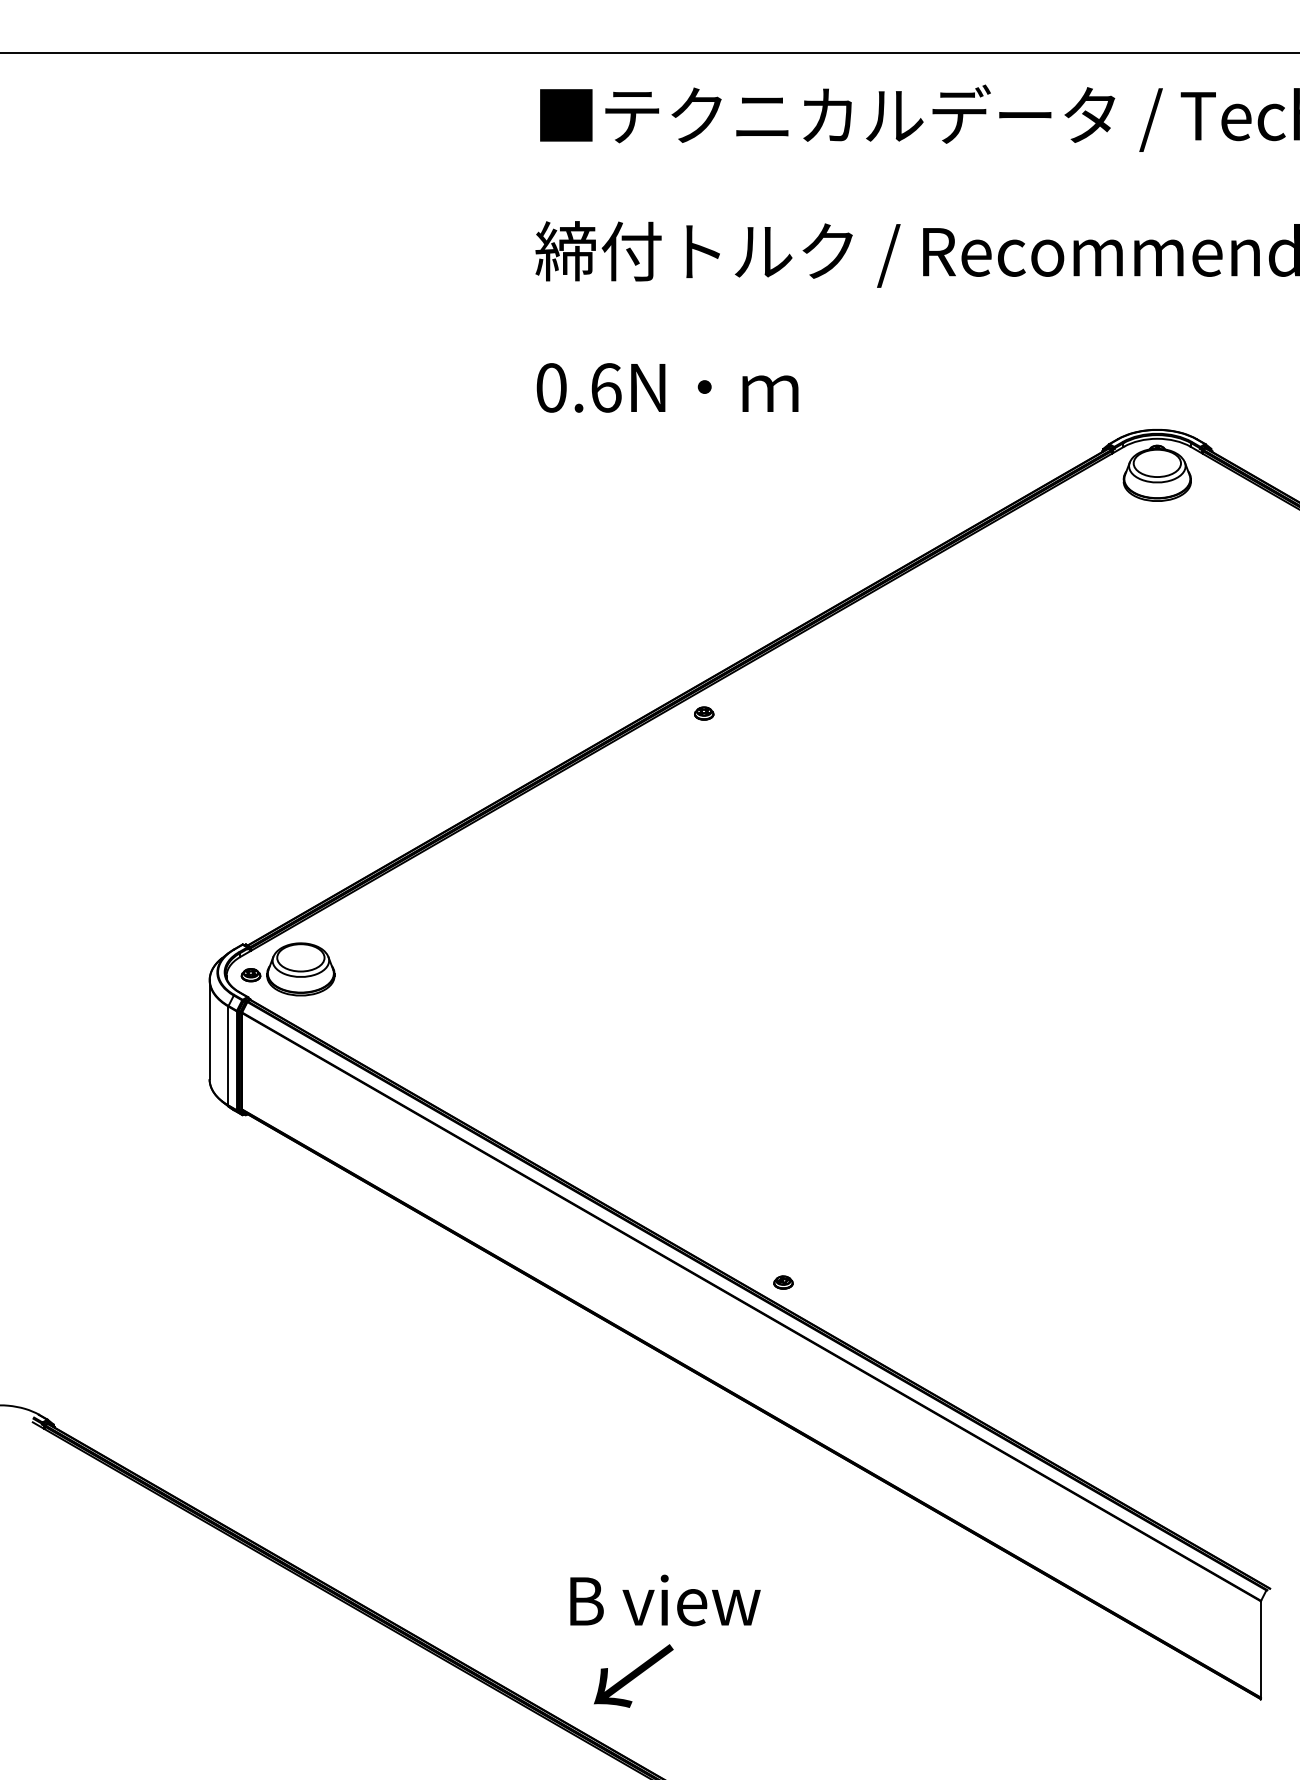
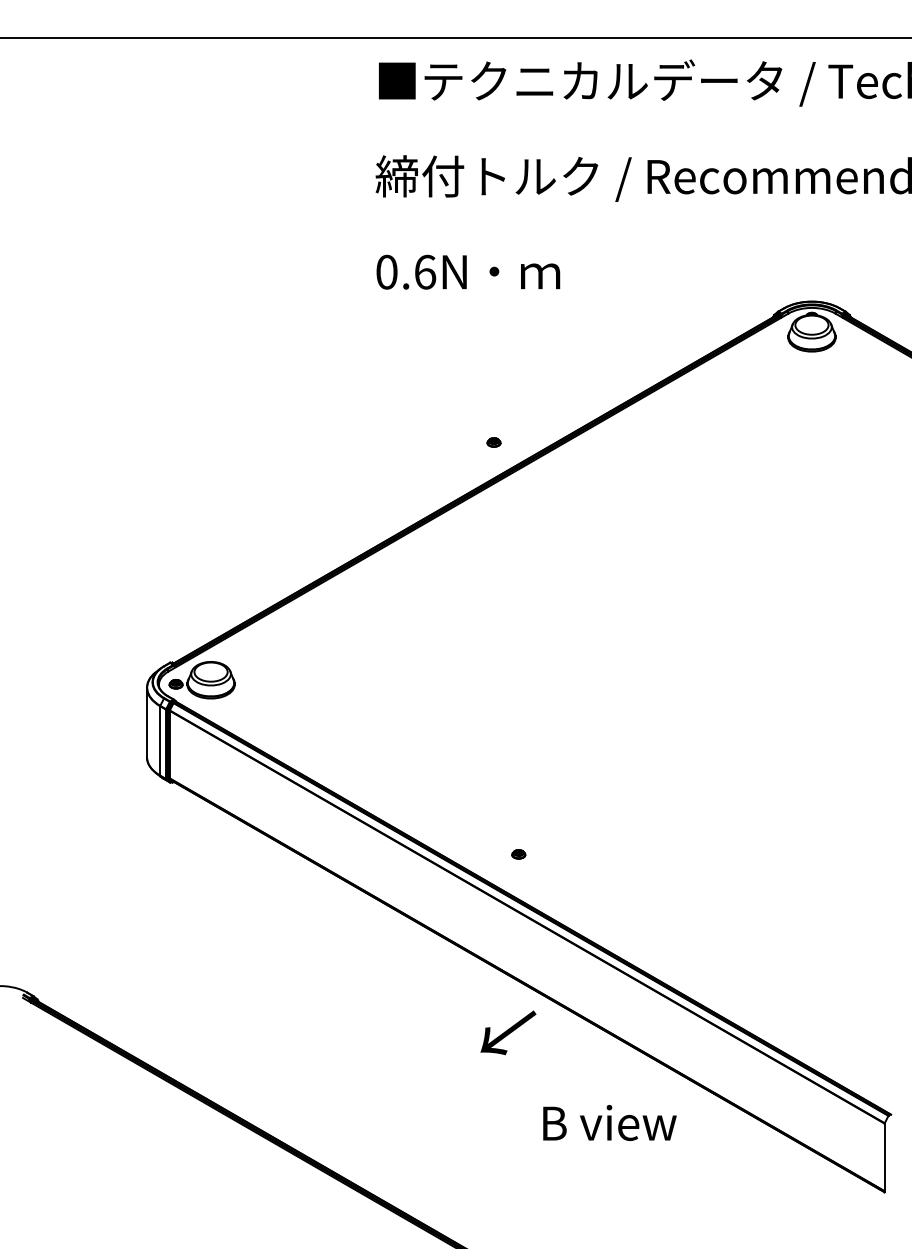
part: (704, 713) -> (494, 442), moved
part: (783, 1282) -> (518, 854), moved
text: (665, 1600) -> (610, 1122), moved
text: (633, 1675) -> (508, 1032), moved

